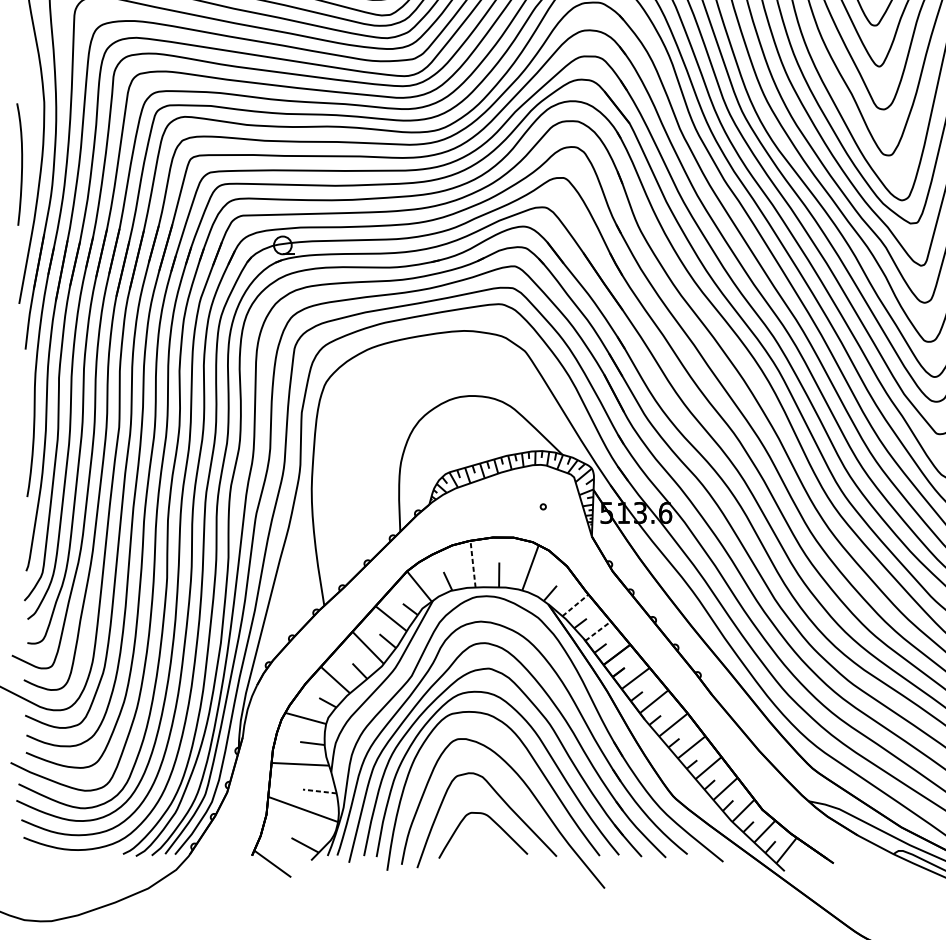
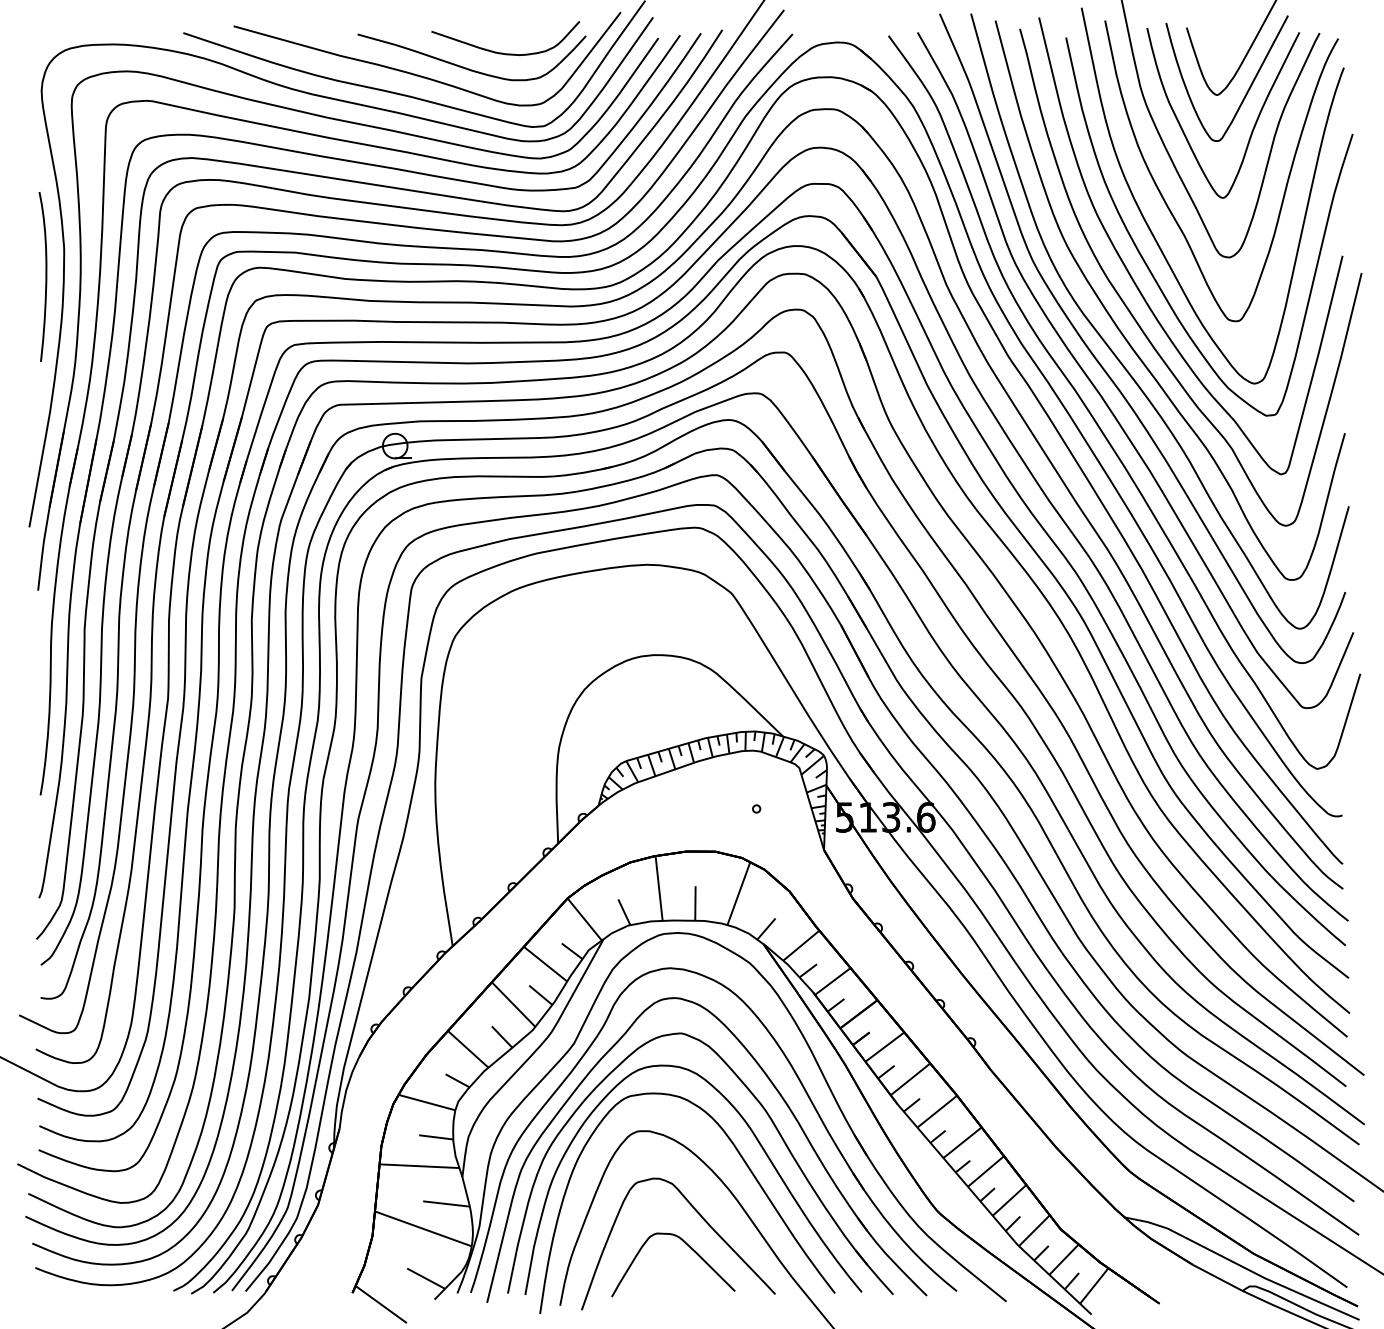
curve: (21, 164) -> (45, 276), moved
line: (473, 564) -> (659, 888), dashed -> solid
line: (575, 605) -> (801, 945), dashed -> solid
line: (598, 631) -> (833, 981), dashed -> solid
line: (319, 791) -> (446, 1203), dashed -> solid

